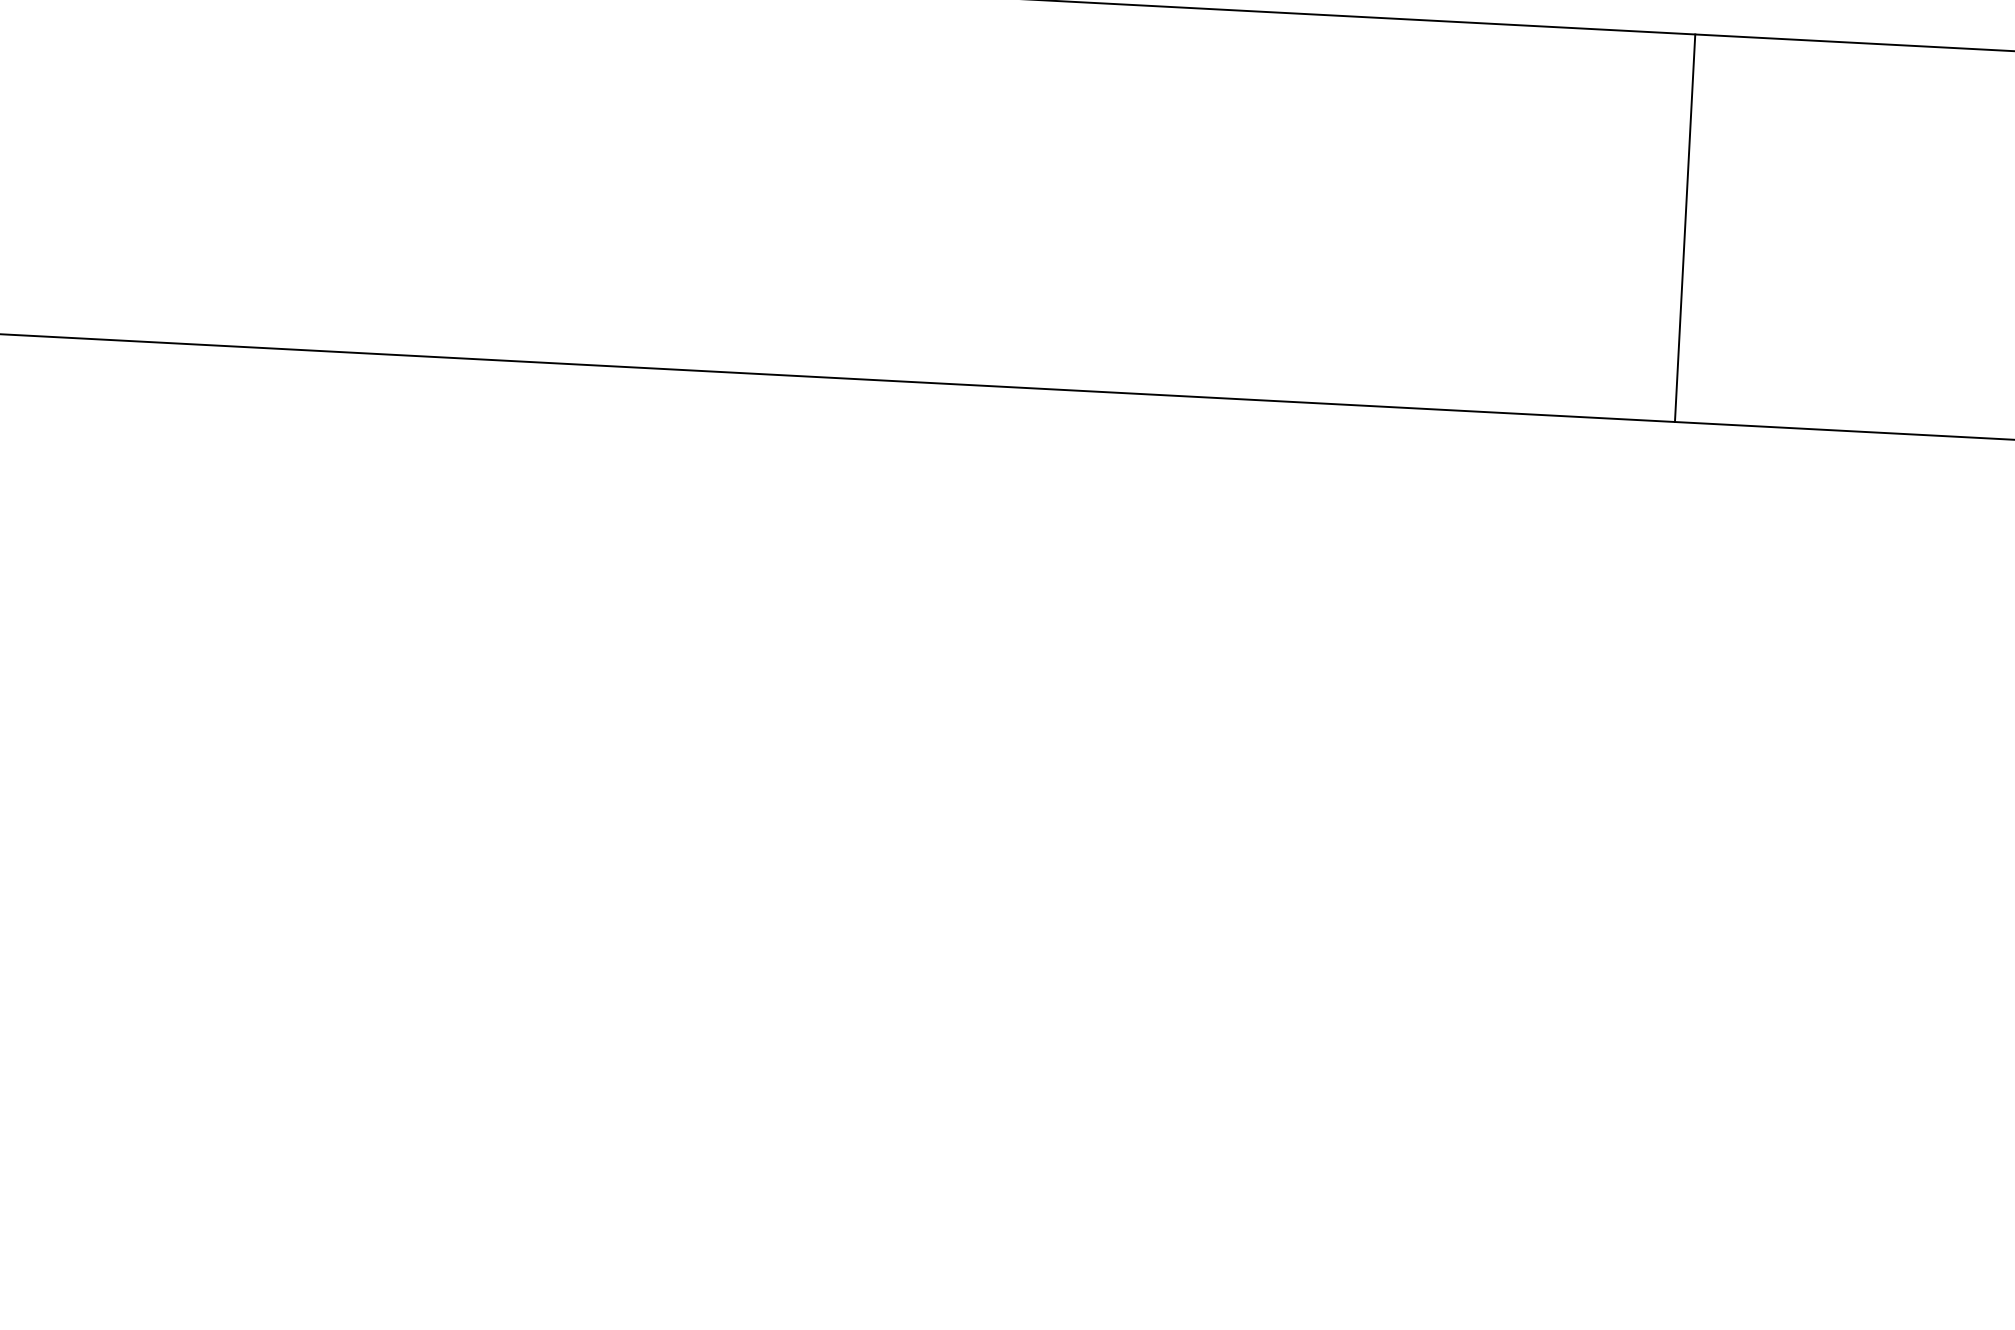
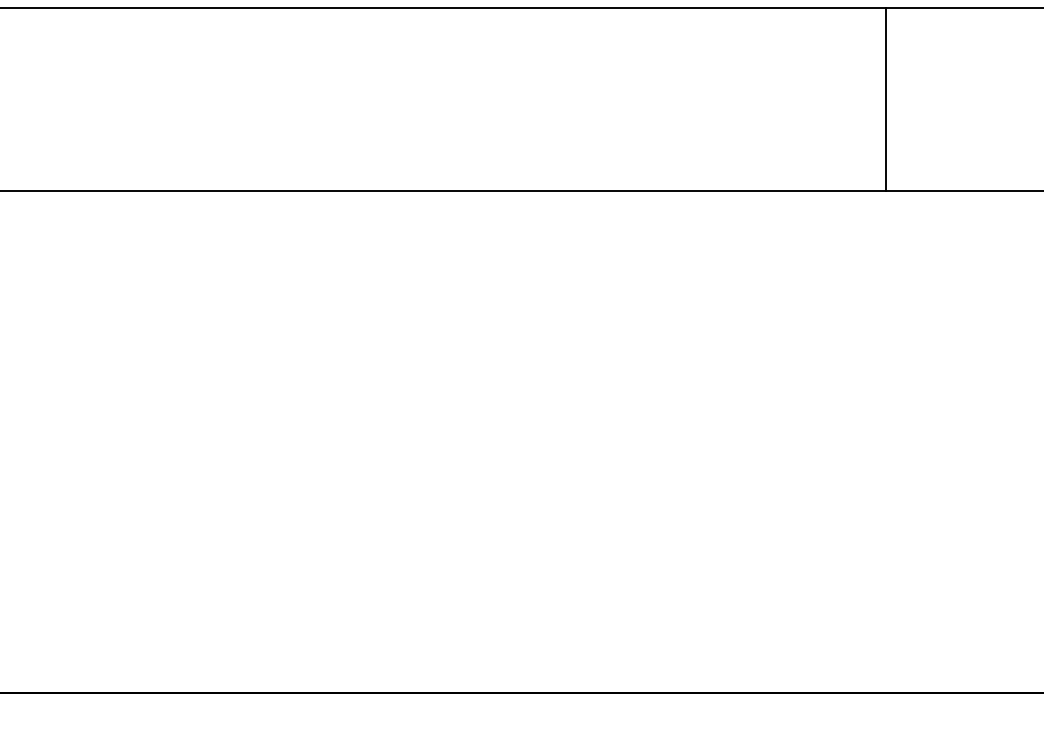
line: (1685, 227) -> (886, 99), moved

